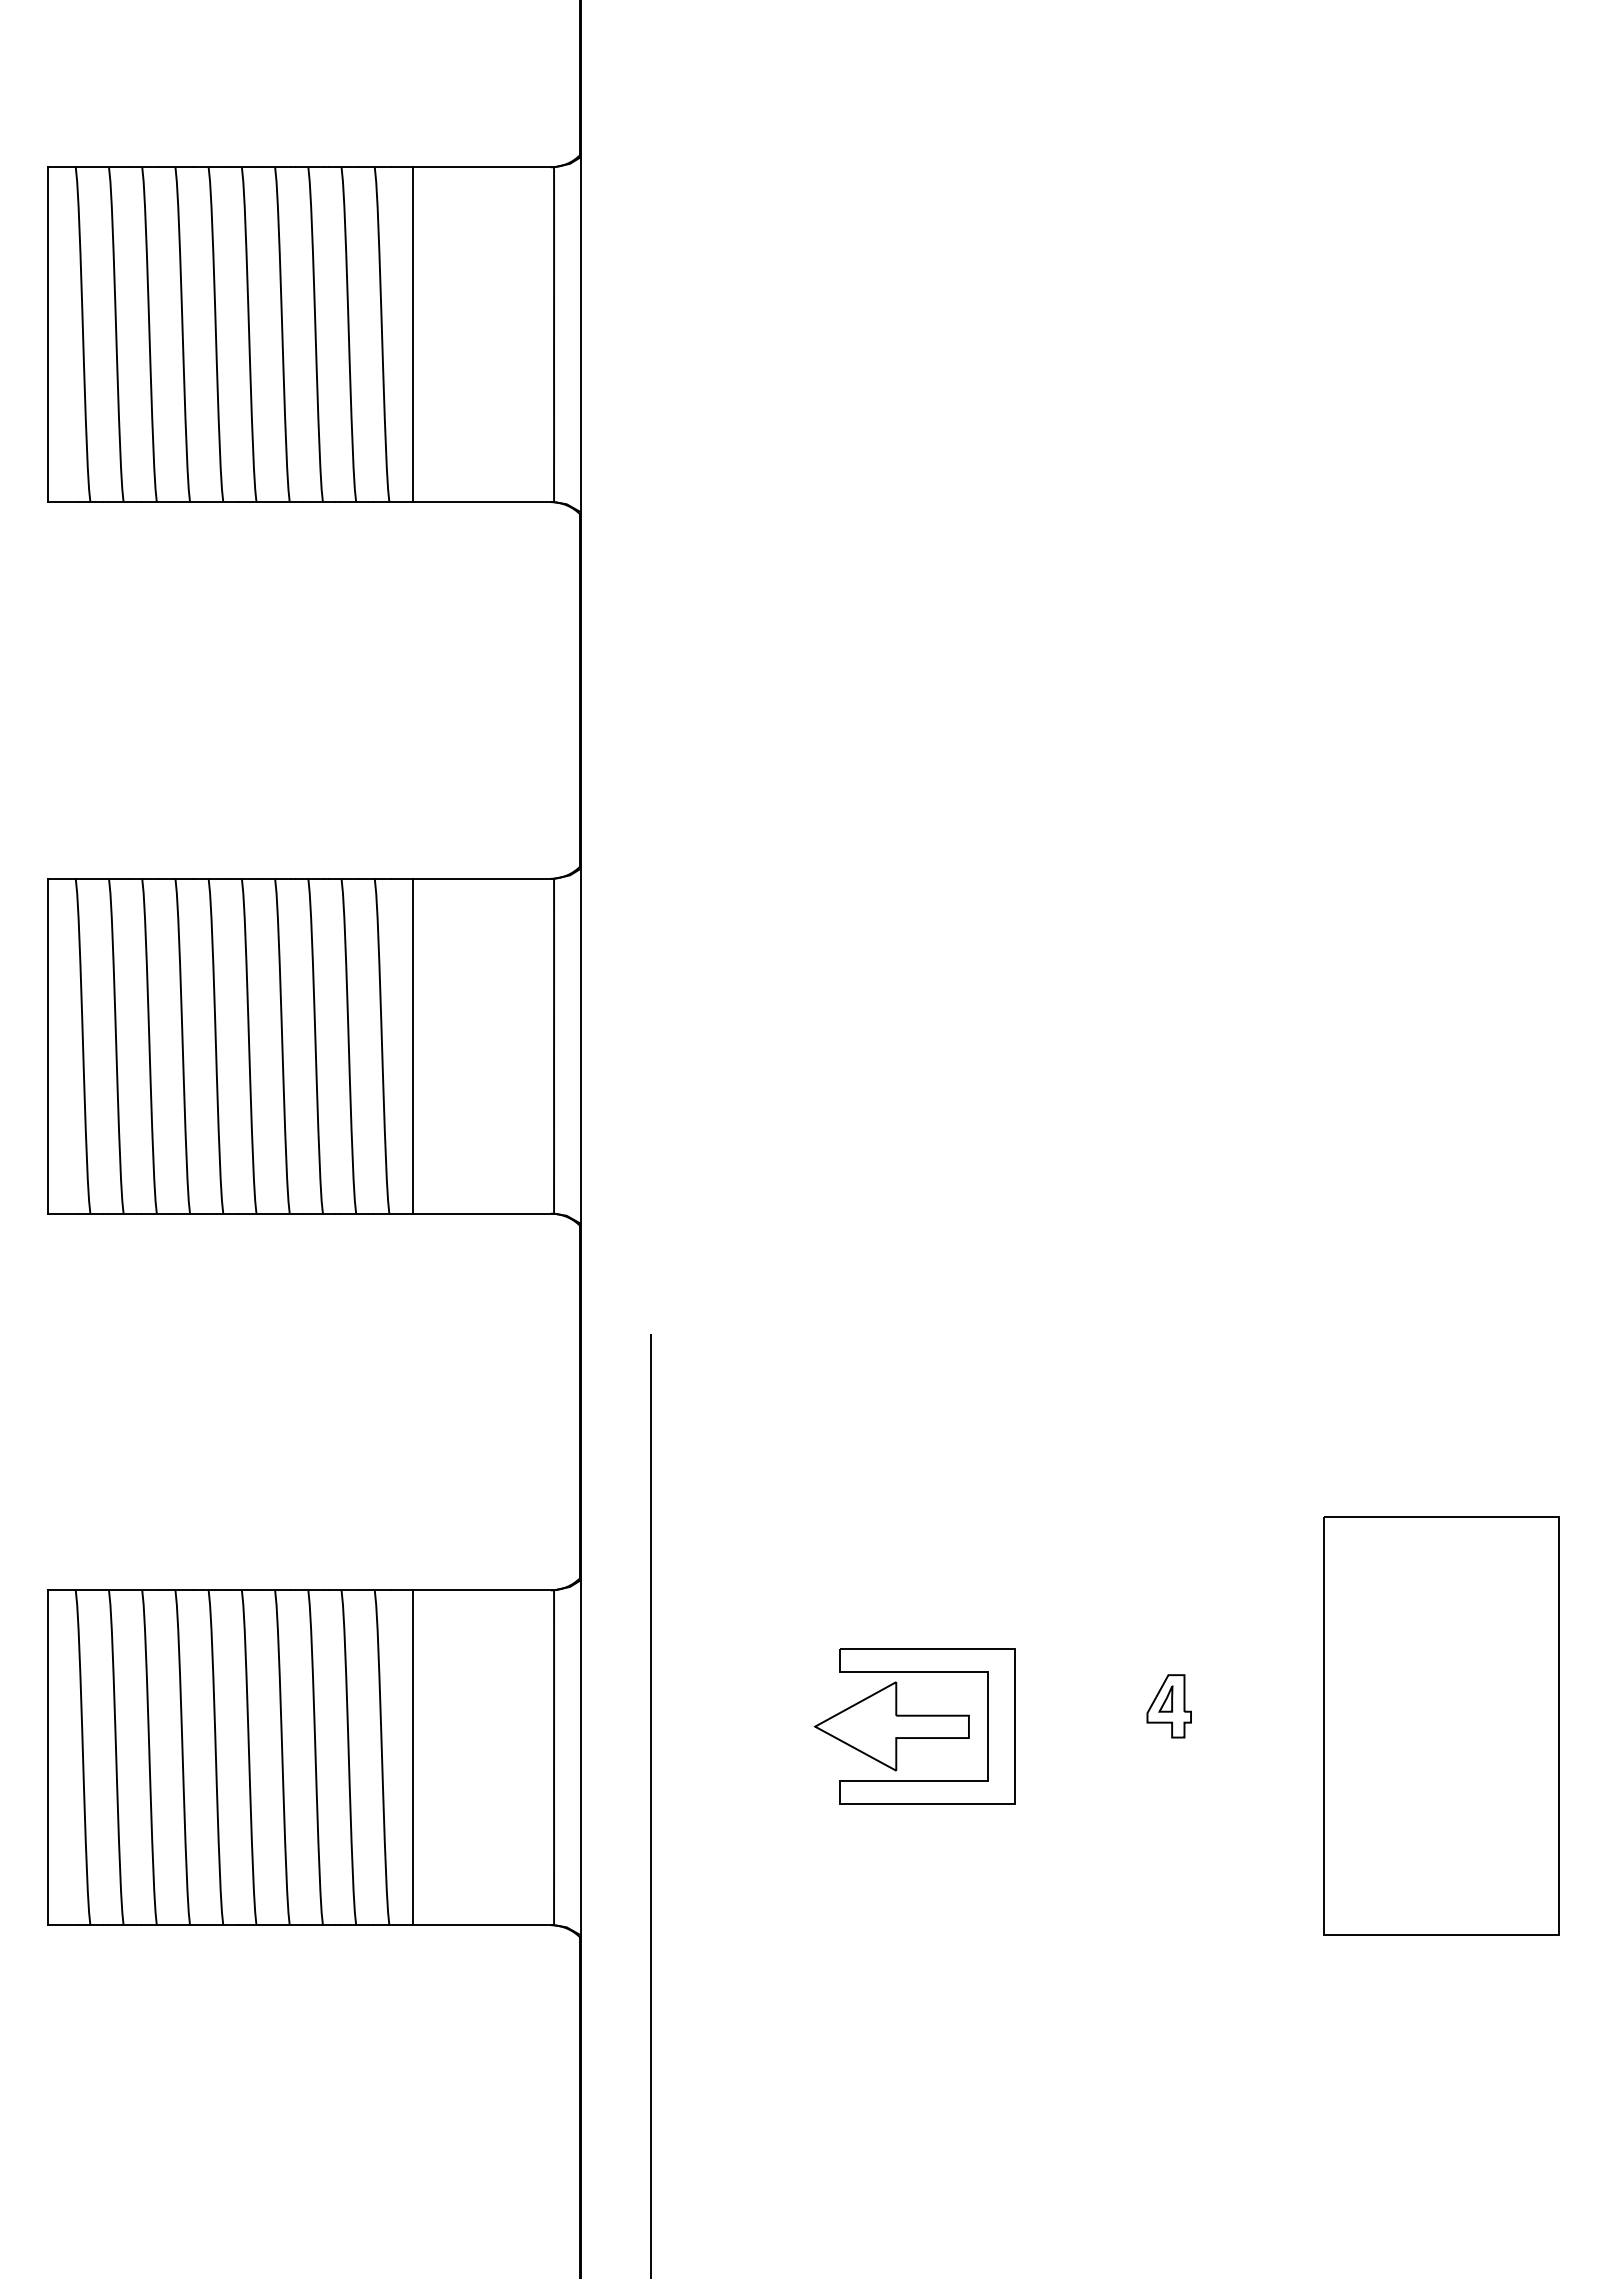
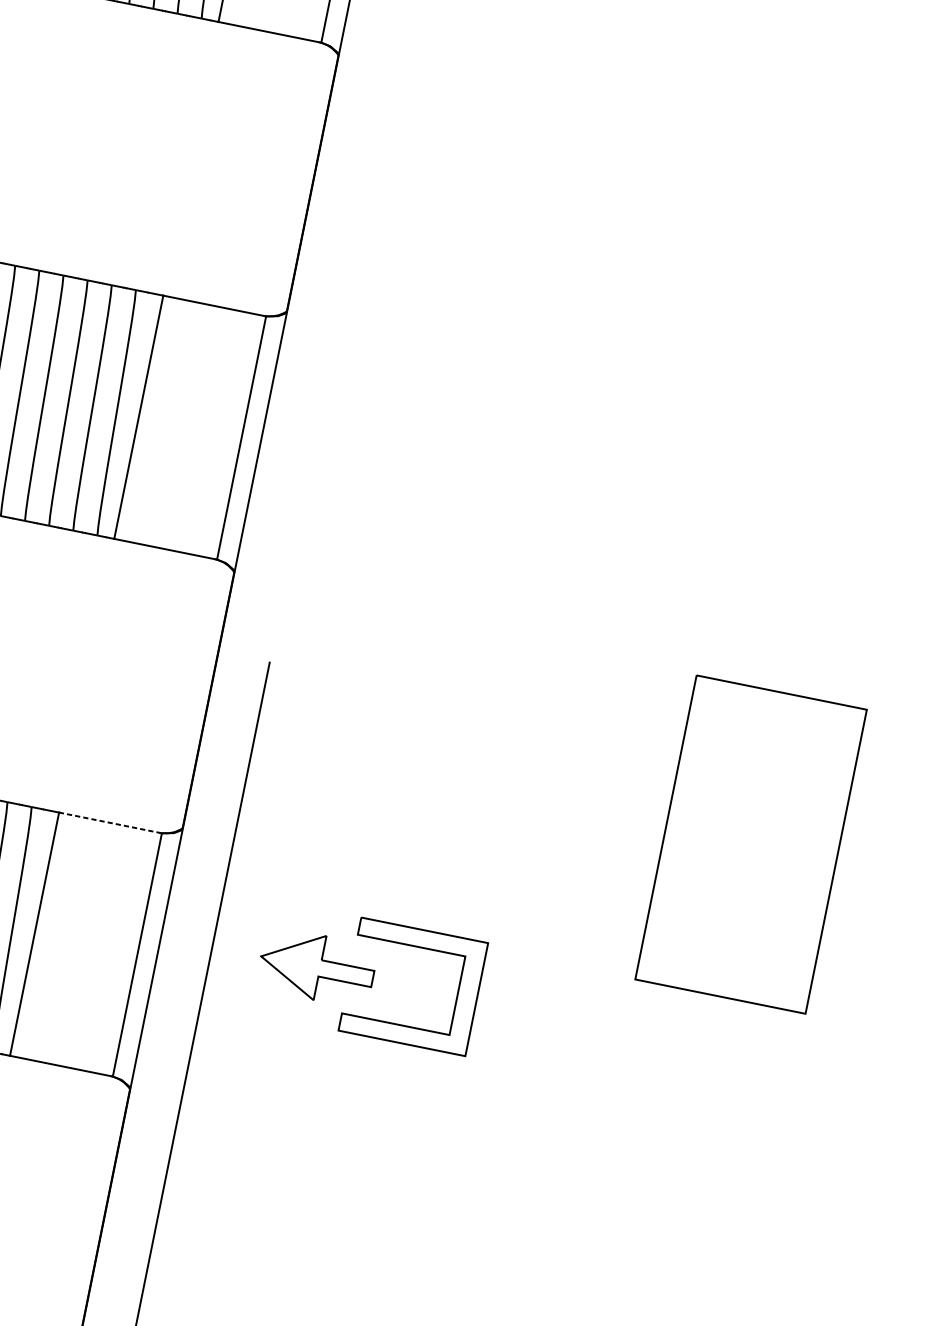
line: (482, 1590) -> (109, 822), solid -> dashed
part: (1168, 1706) -> (591, 1007), removed
part: (1441, 1725) -> (751, 844), moved
part: (891, 1726) -> (316, 967), moved

